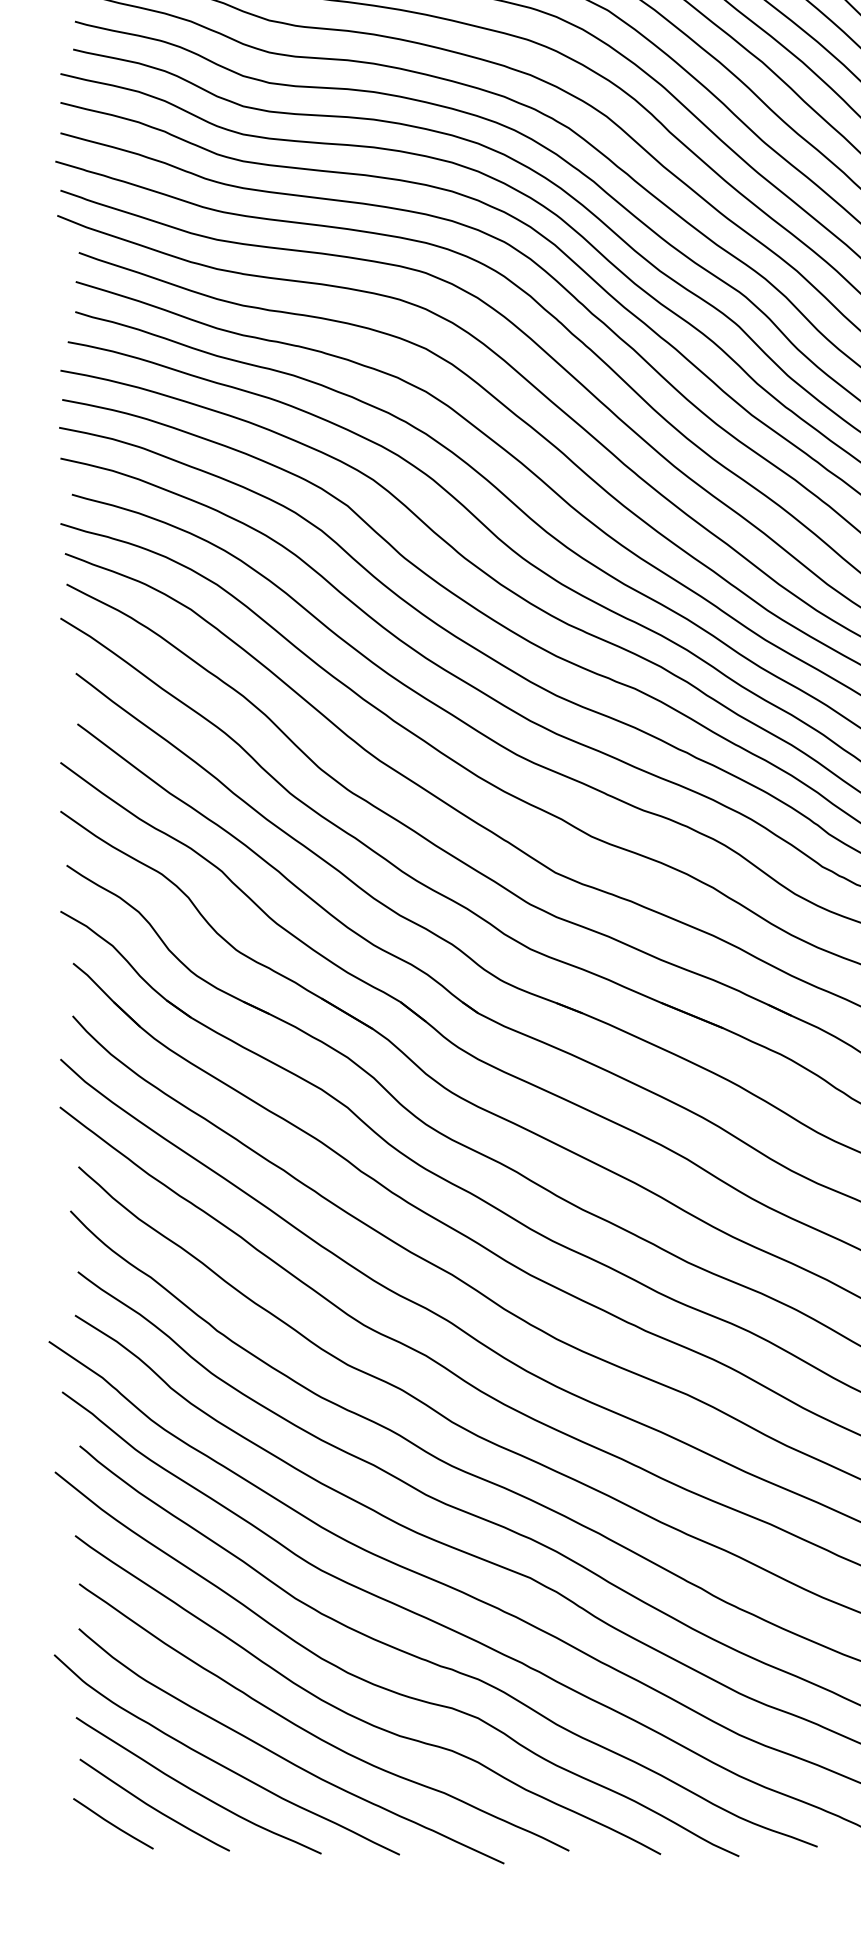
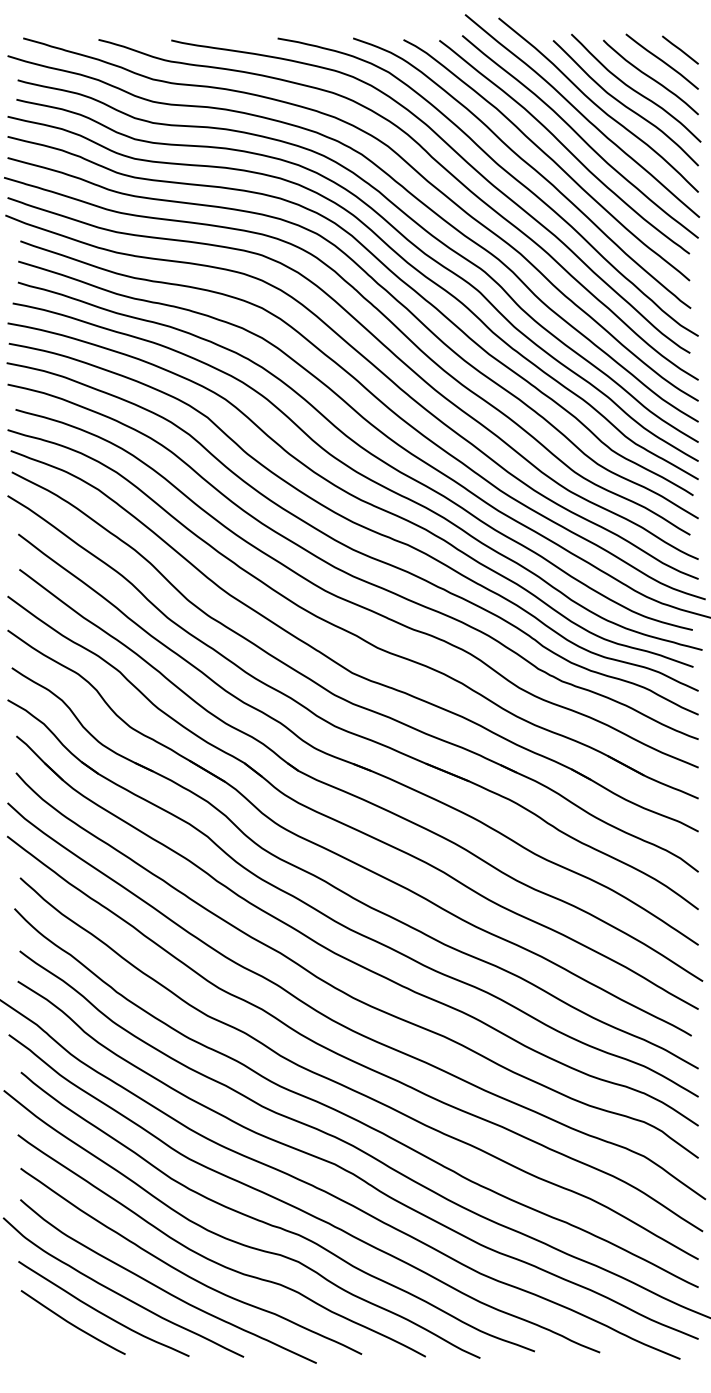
curve: (113, 1823) -> (44, 1335), removed

